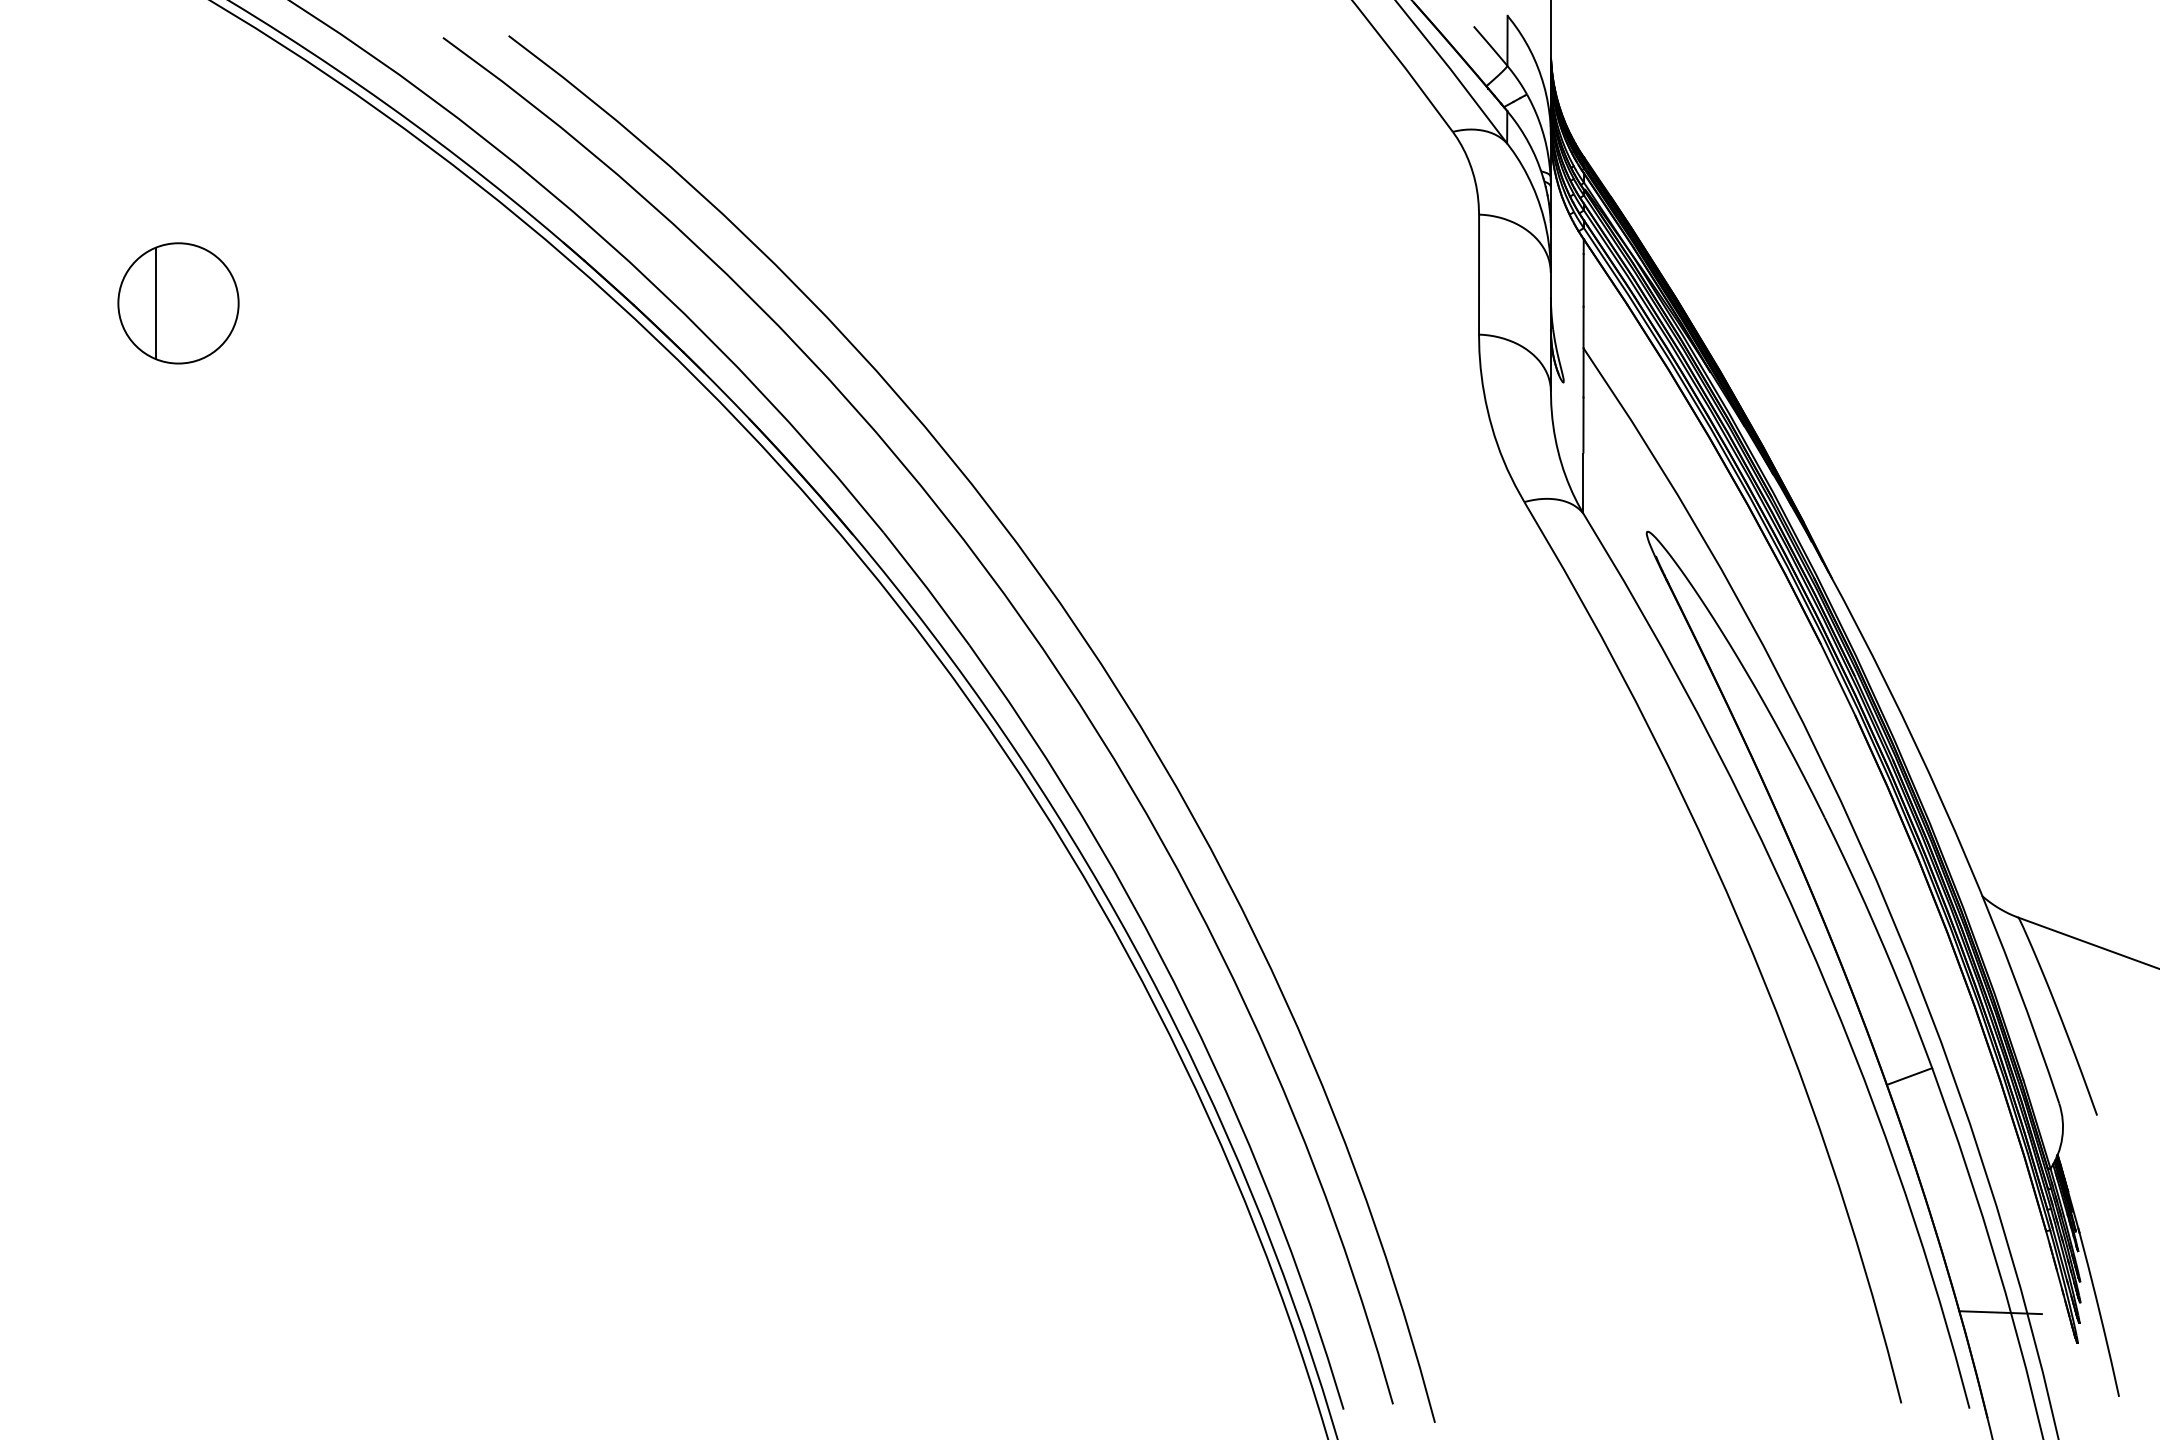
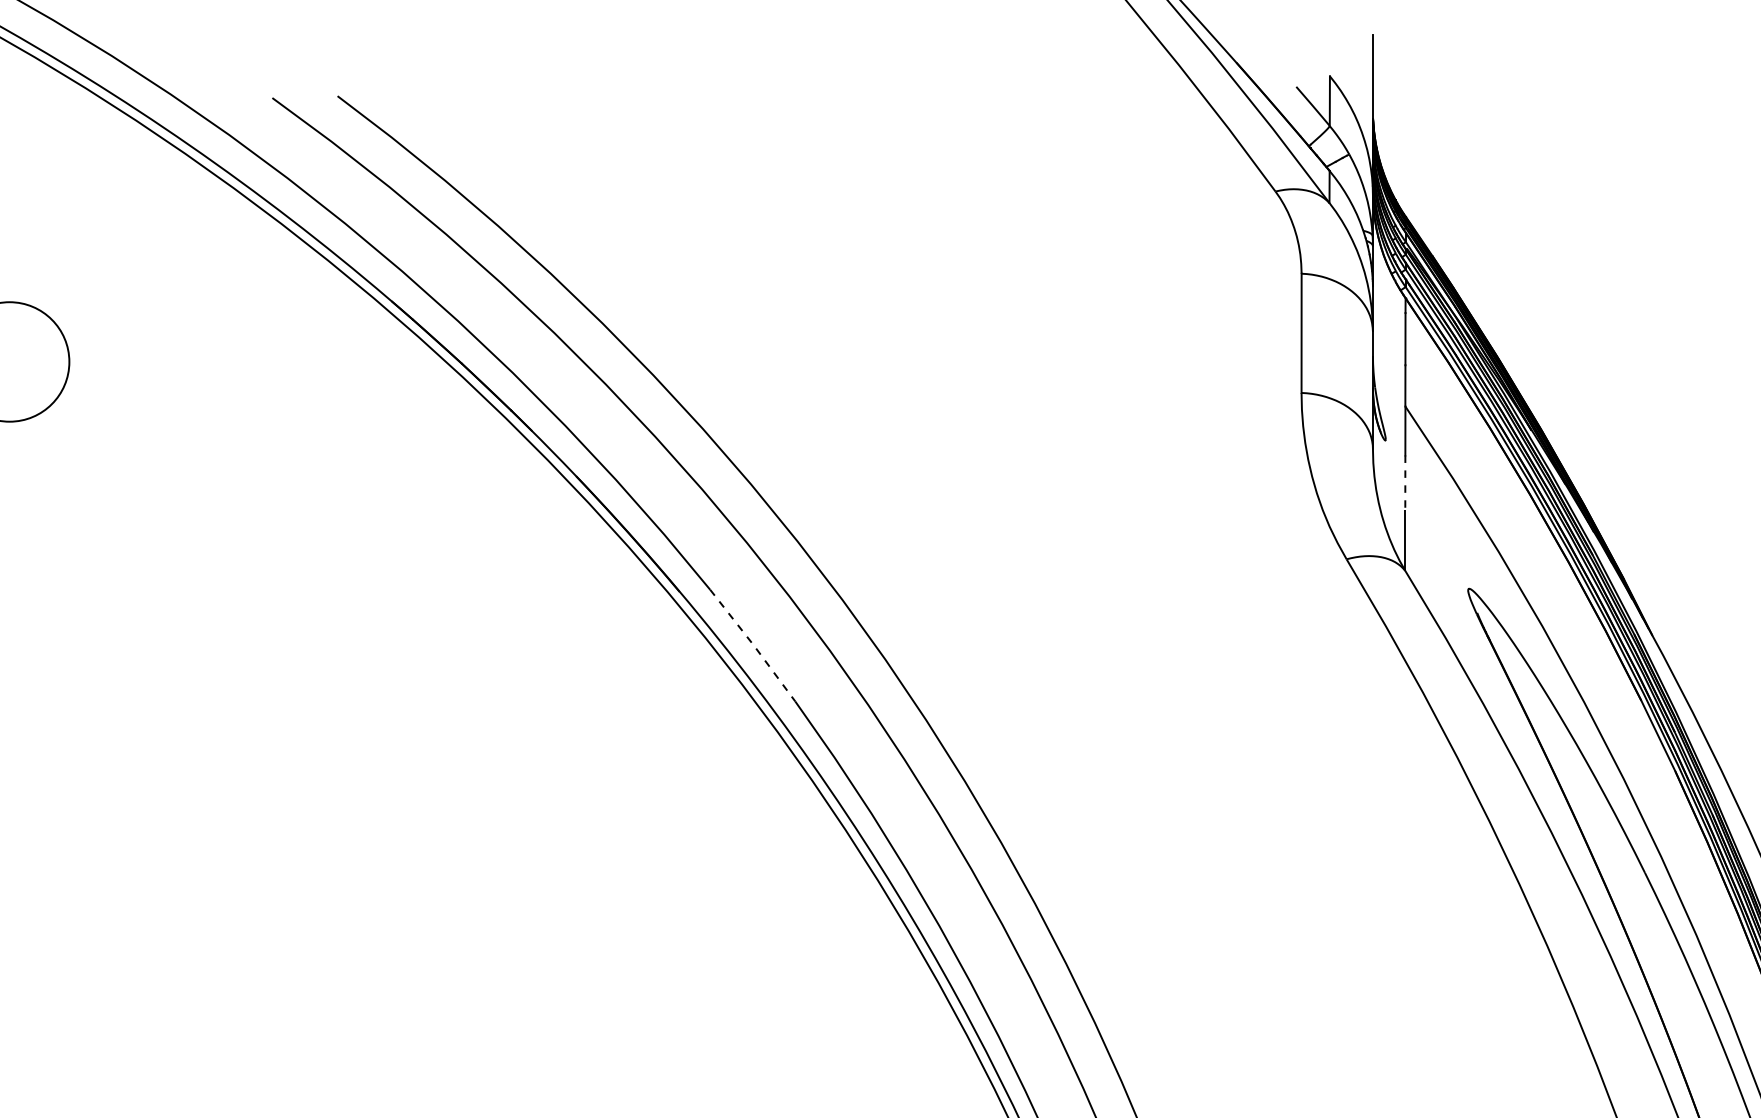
line: (1583, 425) -> (1405, 483), solid -> dashed
line: (927, 588) -> (753, 645), solid -> dashed

